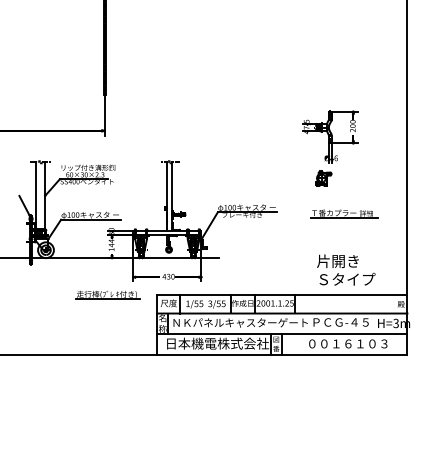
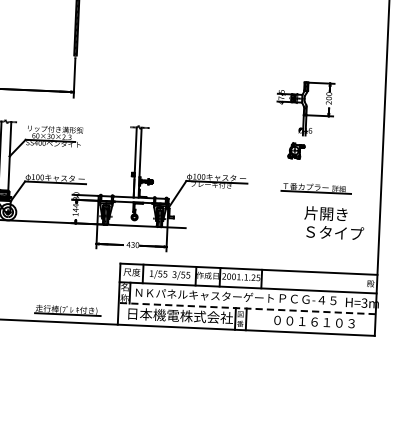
text: (346, 269) -> (334, 222), moved
part: (107, 294) -> (67, 309), moved
line: (281, 333) -> (246, 308), solid -> dashed

